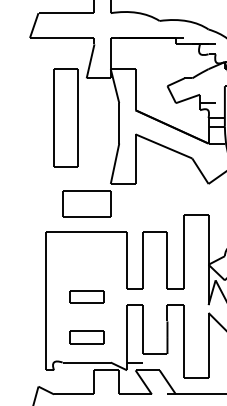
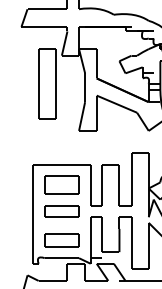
part: (86, 203) -> (61, 184), moved
part: (86, 296) -> (61, 211), size x1.43
part: (86, 337) -> (61, 240), size x1.43

